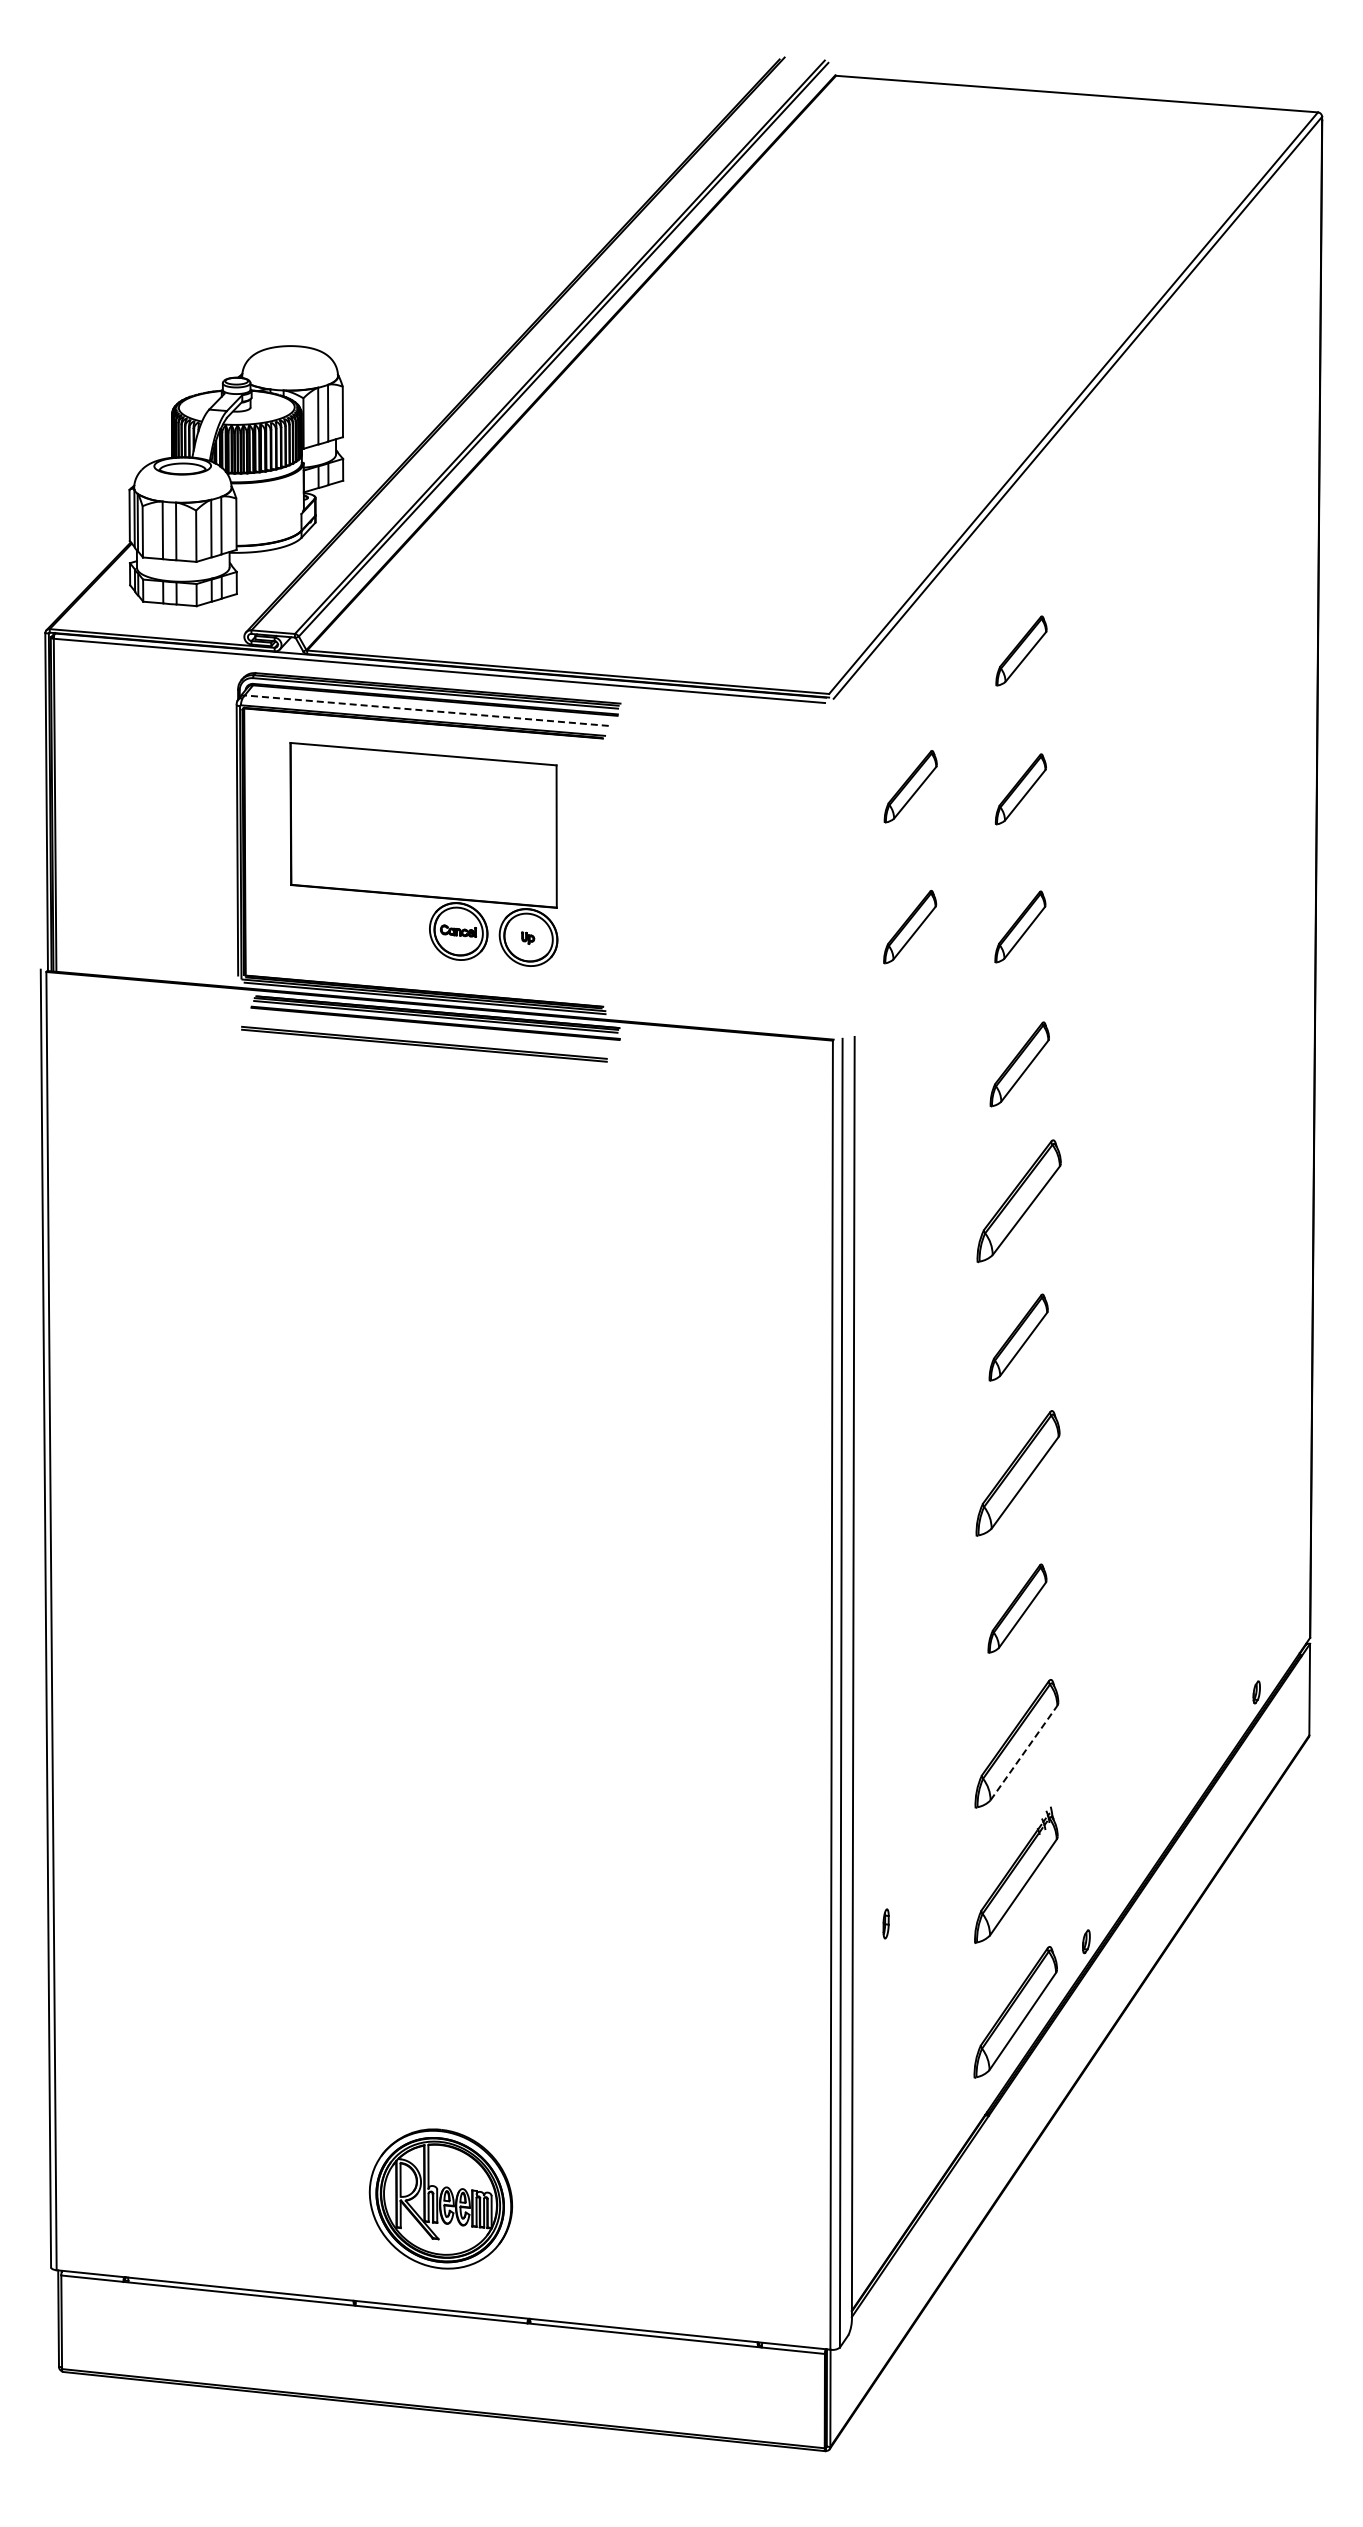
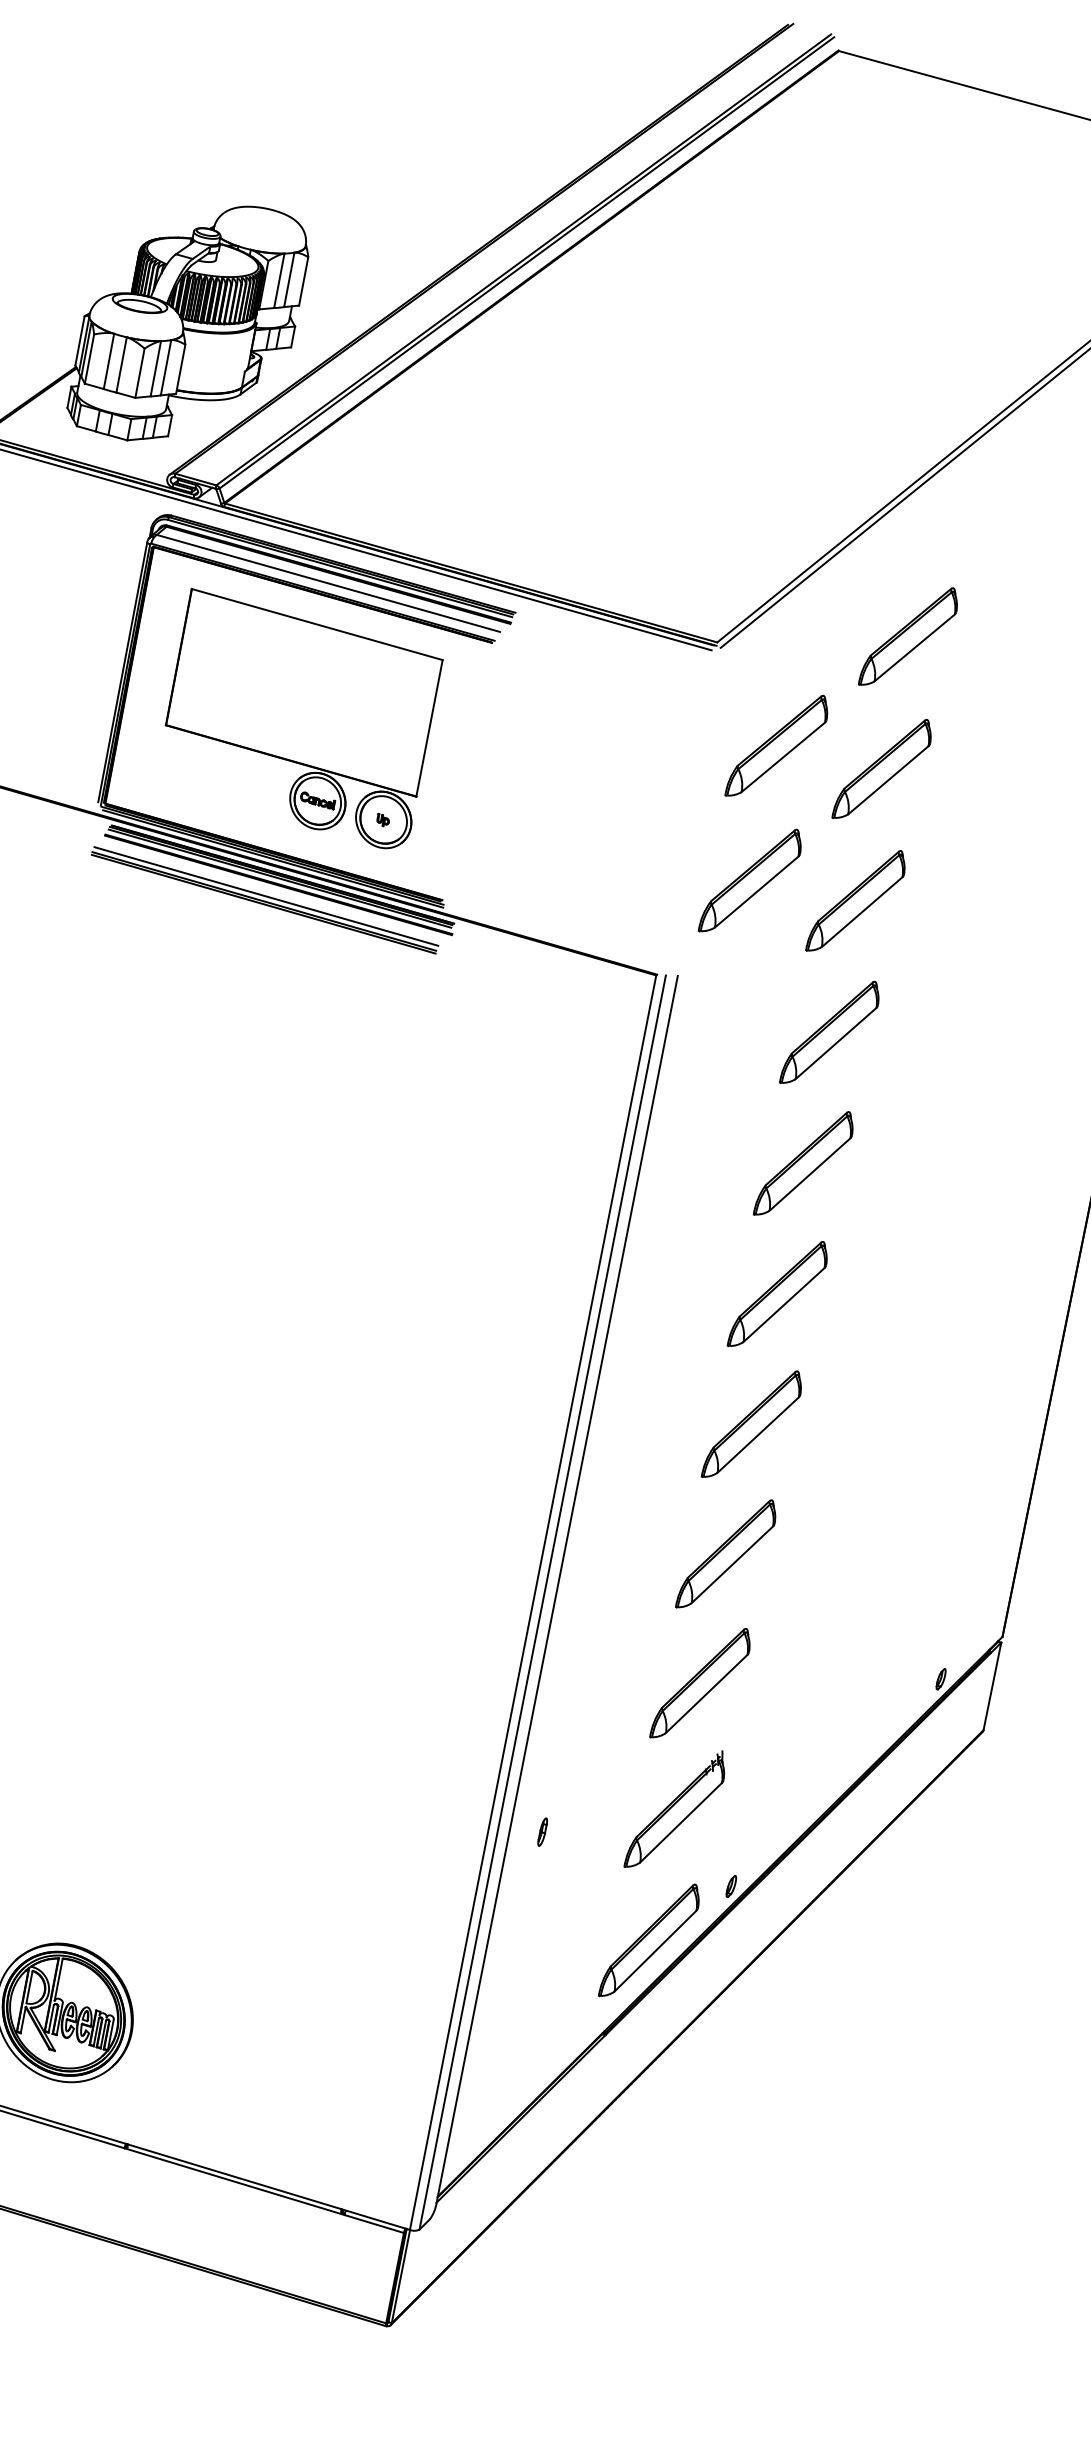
part: (1021, 650) -> (909, 636), size x1.67
line: (426, 710) -> (328, 583), dashed -> solid
part: (910, 786) -> (778, 746), size x1.67
part: (1020, 789) -> (882, 769), size x1.67
part: (909, 926) -> (750, 880), size x1.67
part: (1020, 926) -> (857, 900), size x1.67
line: (425, 1037) -> (266, 896), added
part: (1019, 1064) -> (830, 1033), size x1.43
part: (1018, 1337) -> (778, 1294), size x1.43
part: (1017, 1608) -> (727, 1554), size x1.43
line: (1023, 1753) -> (706, 1694), dashed -> solid

